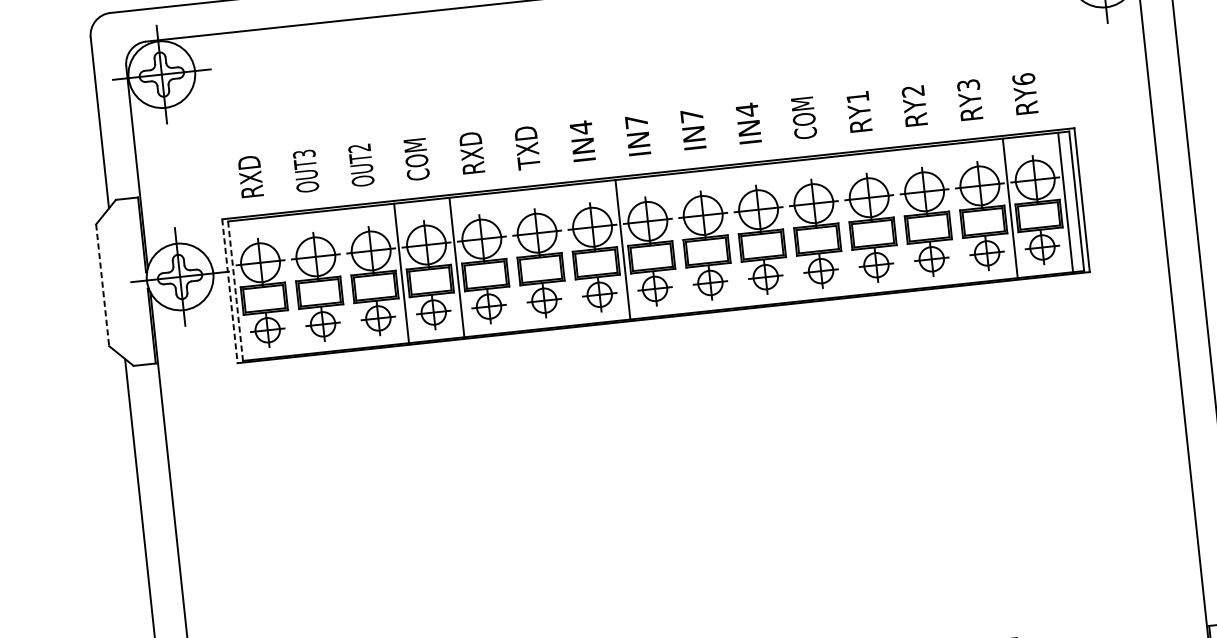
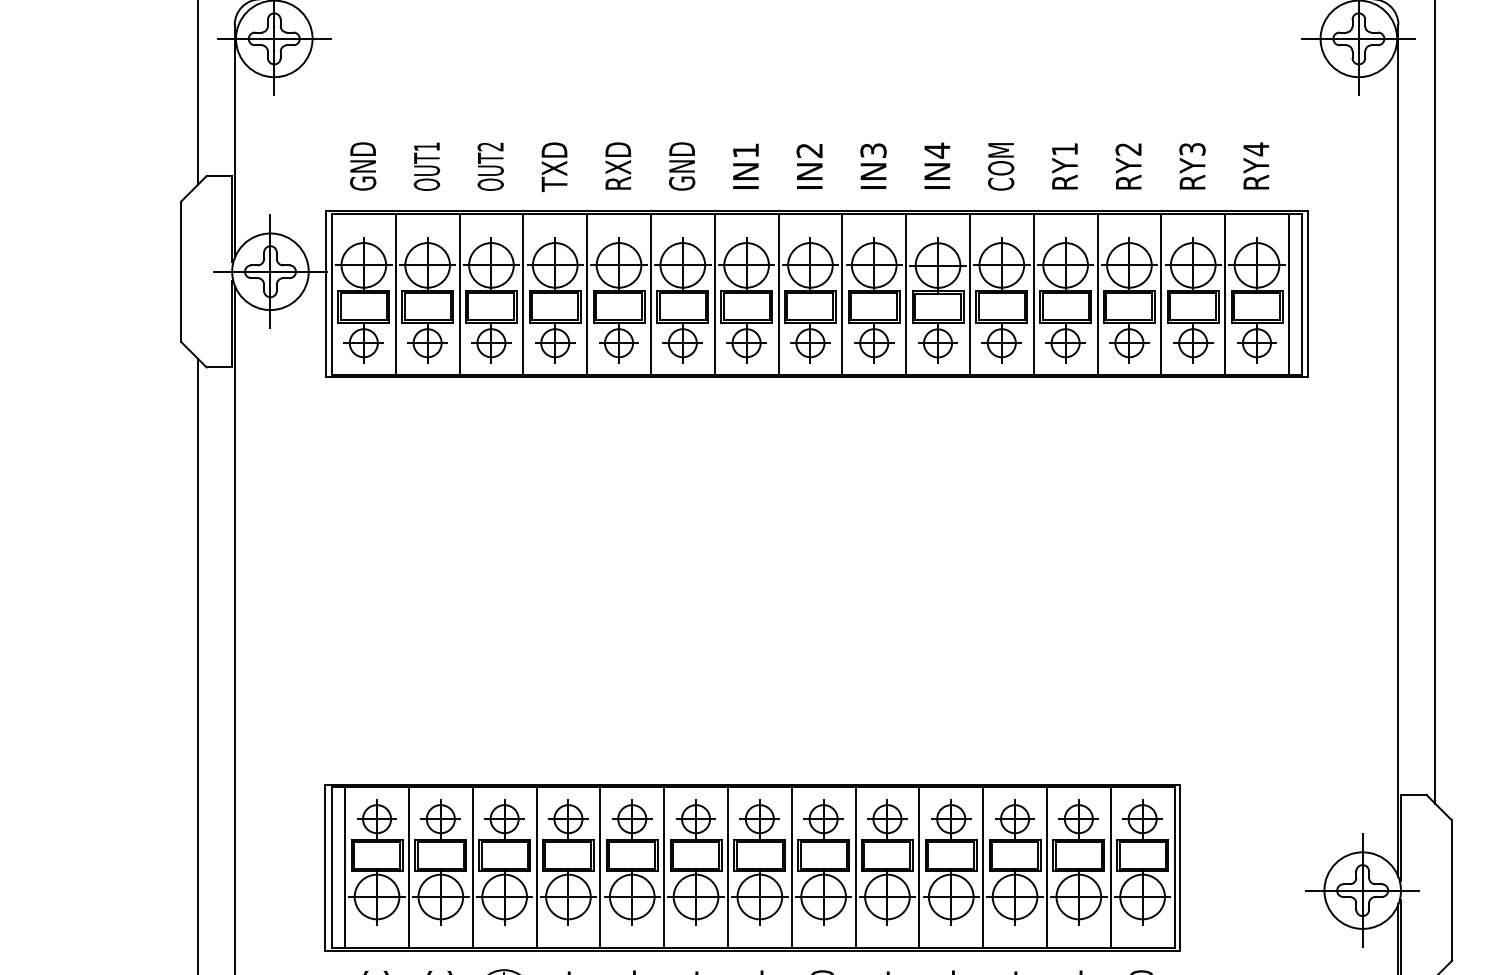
text: (1024, 79) -> (1256, 149), RY6 -> RY4
text: (691, 115) -> (873, 150), IN7 -> IN3
text: (636, 121) -> (809, 150), IN7 -> IN2
text: (580, 127) -> (745, 150), IN4 -> IN1
text: (527, 147) -> (682, 166), TXD -> GND
text: (303, 153) -> (426, 146), OUT3 -> OUT1
text: (416, 159) -> (554, 166), COM -> TXD
text: (251, 177) -> (363, 166), RXD -> GND
line: (955, 214) -> (1161, 294), added
line: (899, 220) -> (1097, 294), added
line: (844, 225) -> (1033, 294), added
line: (788, 231) -> (969, 294), added
line: (733, 237) -> (906, 294), added
line: (678, 243) -> (842, 294), added
line: (567, 255) -> (714, 294), added
line: (511, 261) -> (650, 294), added
line: (346, 279) -> (459, 294), added
line: (103, 285) -> (181, 272), dashed -> solid
line: (290, 285) -> (395, 294), added
line: (229, 291) -> (325, 294), dashed -> solid
line: (235, 291) -> (331, 295), dashed -> solid

